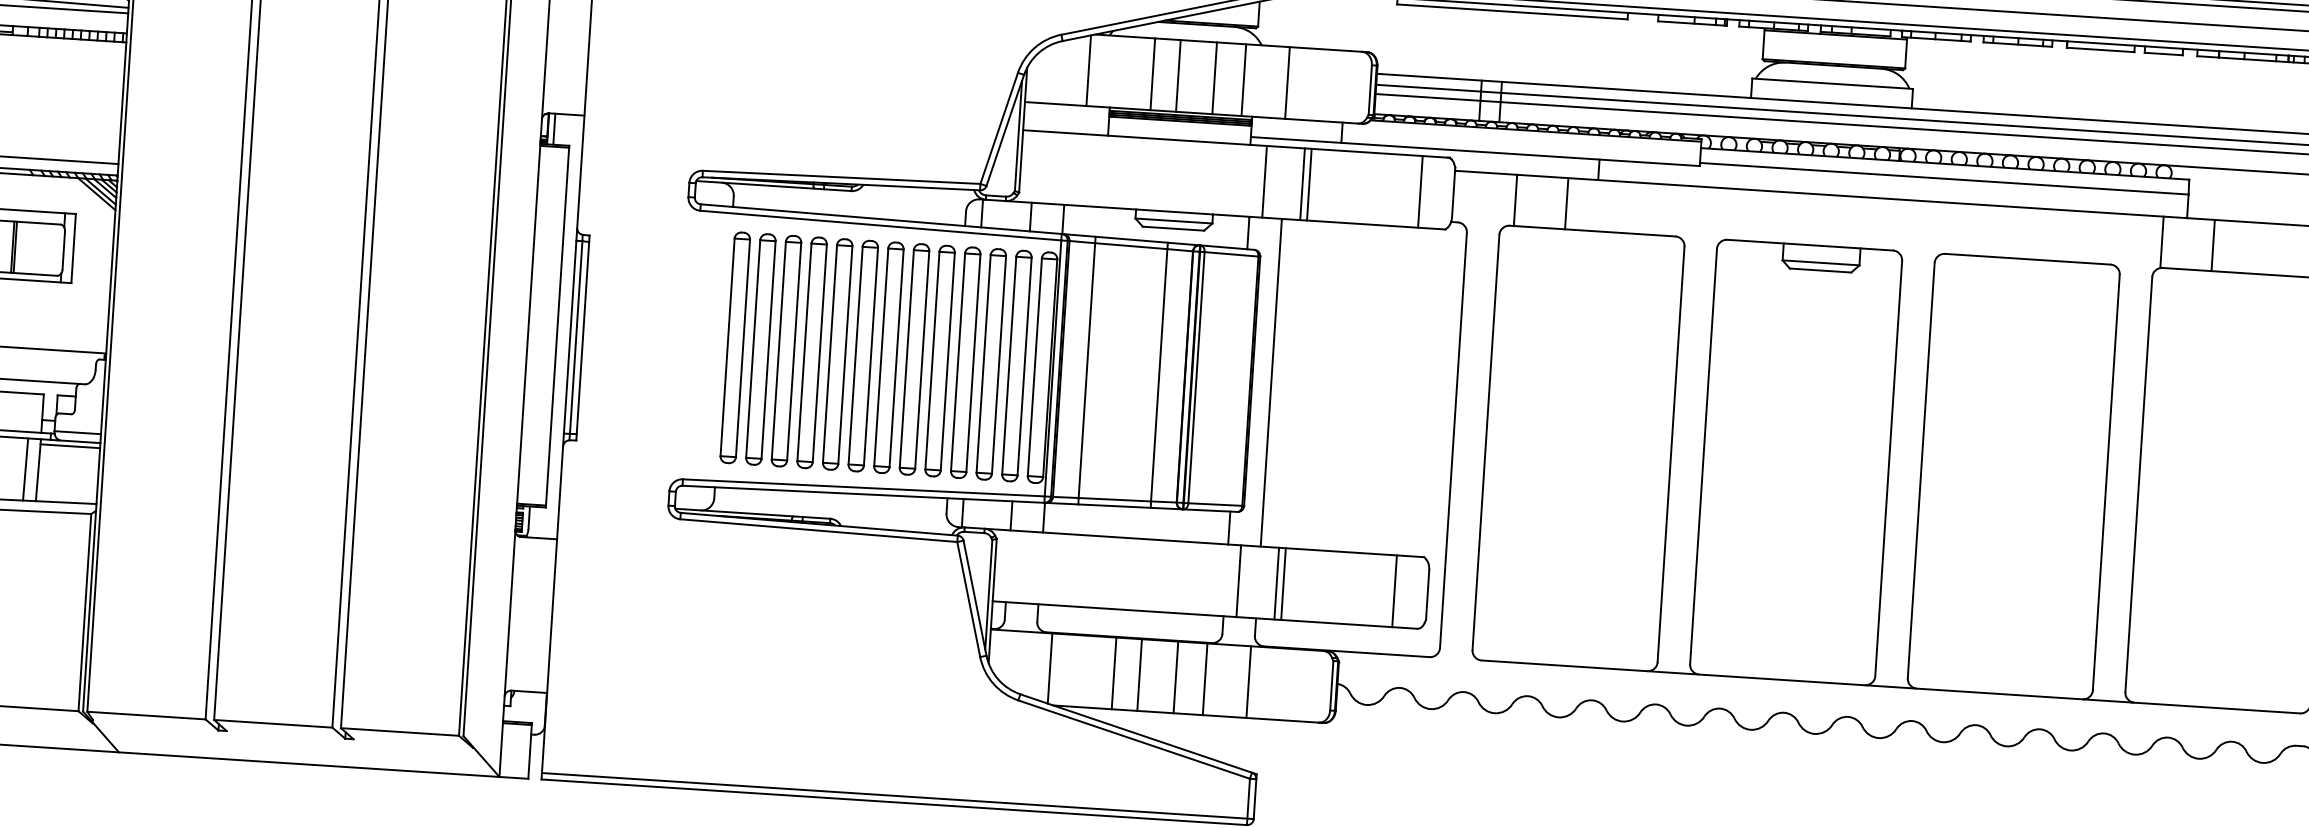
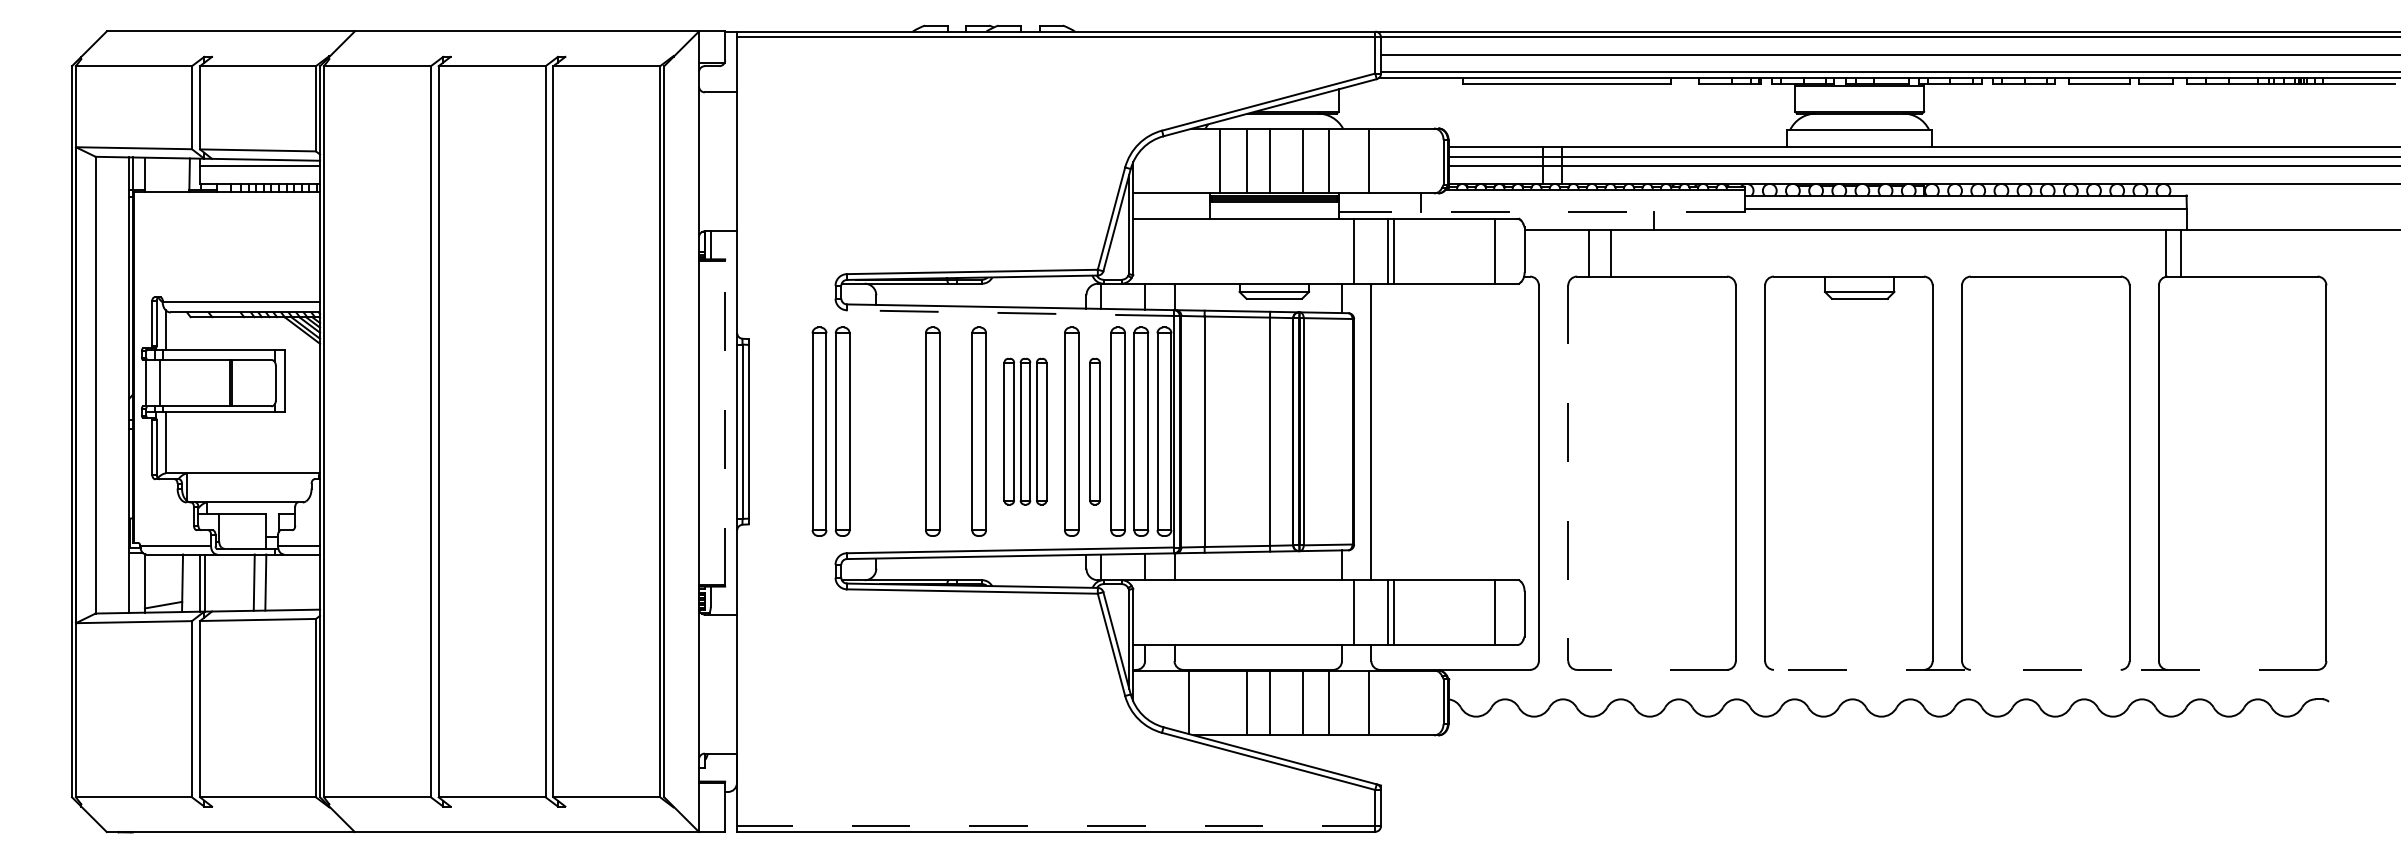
line: (1088, 70) -> (1219, 161), moved
line: (1475, 151) -> (1541, 211), solid -> dashed
line: (1515, 200) -> (1610, 253), moved
line: (1567, 203) -> (1589, 253), moved
line: (880, 226) -> (1010, 313), solid -> dashed
line: (2212, 245) -> (2180, 253), moved
line: (557, 326) -> (725, 422), solid -> dashed
part: (747, 348) -> (830, 431), moved
part: (811, 352) -> (955, 431), removed
part: (888, 357) -> (1025, 431), size x0.7
part: (965, 362) -> (1094, 431), size x0.7
line: (1486, 442) -> (1568, 473), solid -> dashed
line: (70, 446) -> (293, 559), removed
line: (1890, 686) -> (1946, 669), solid -> dashed
line: (898, 796) -> (1059, 826), solid -> dashed

